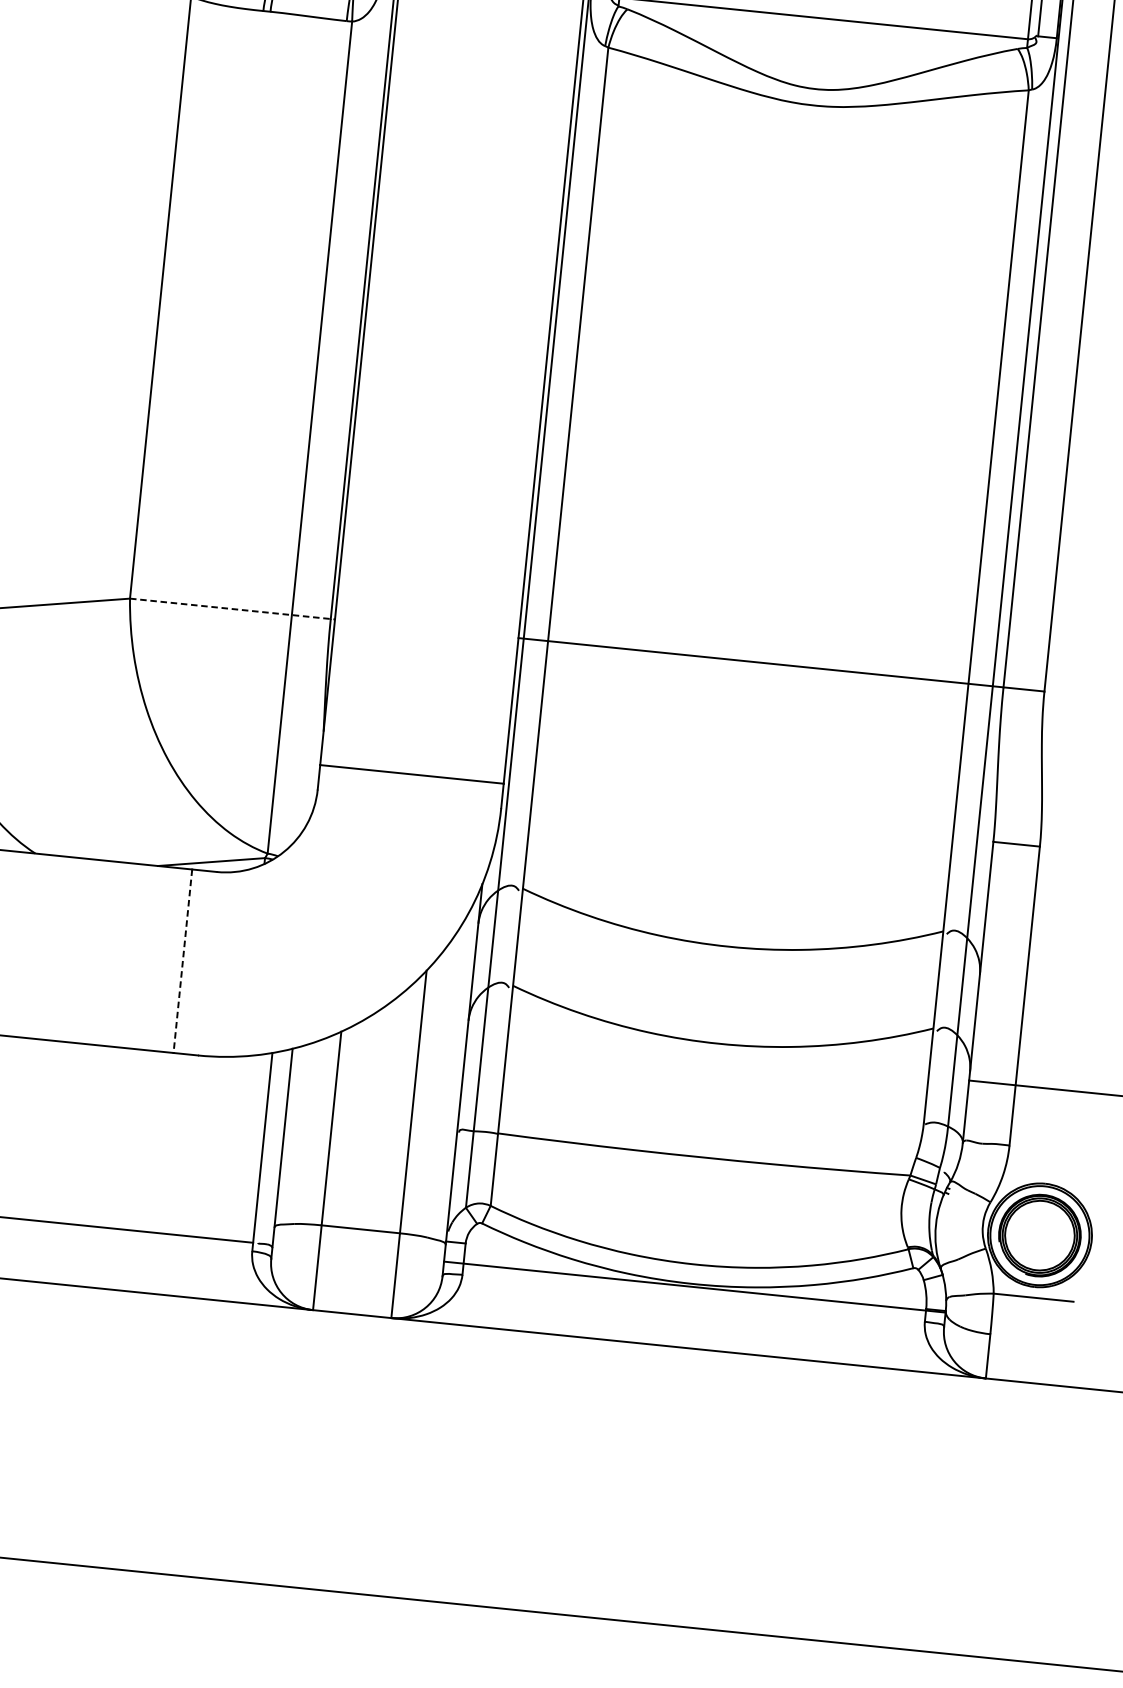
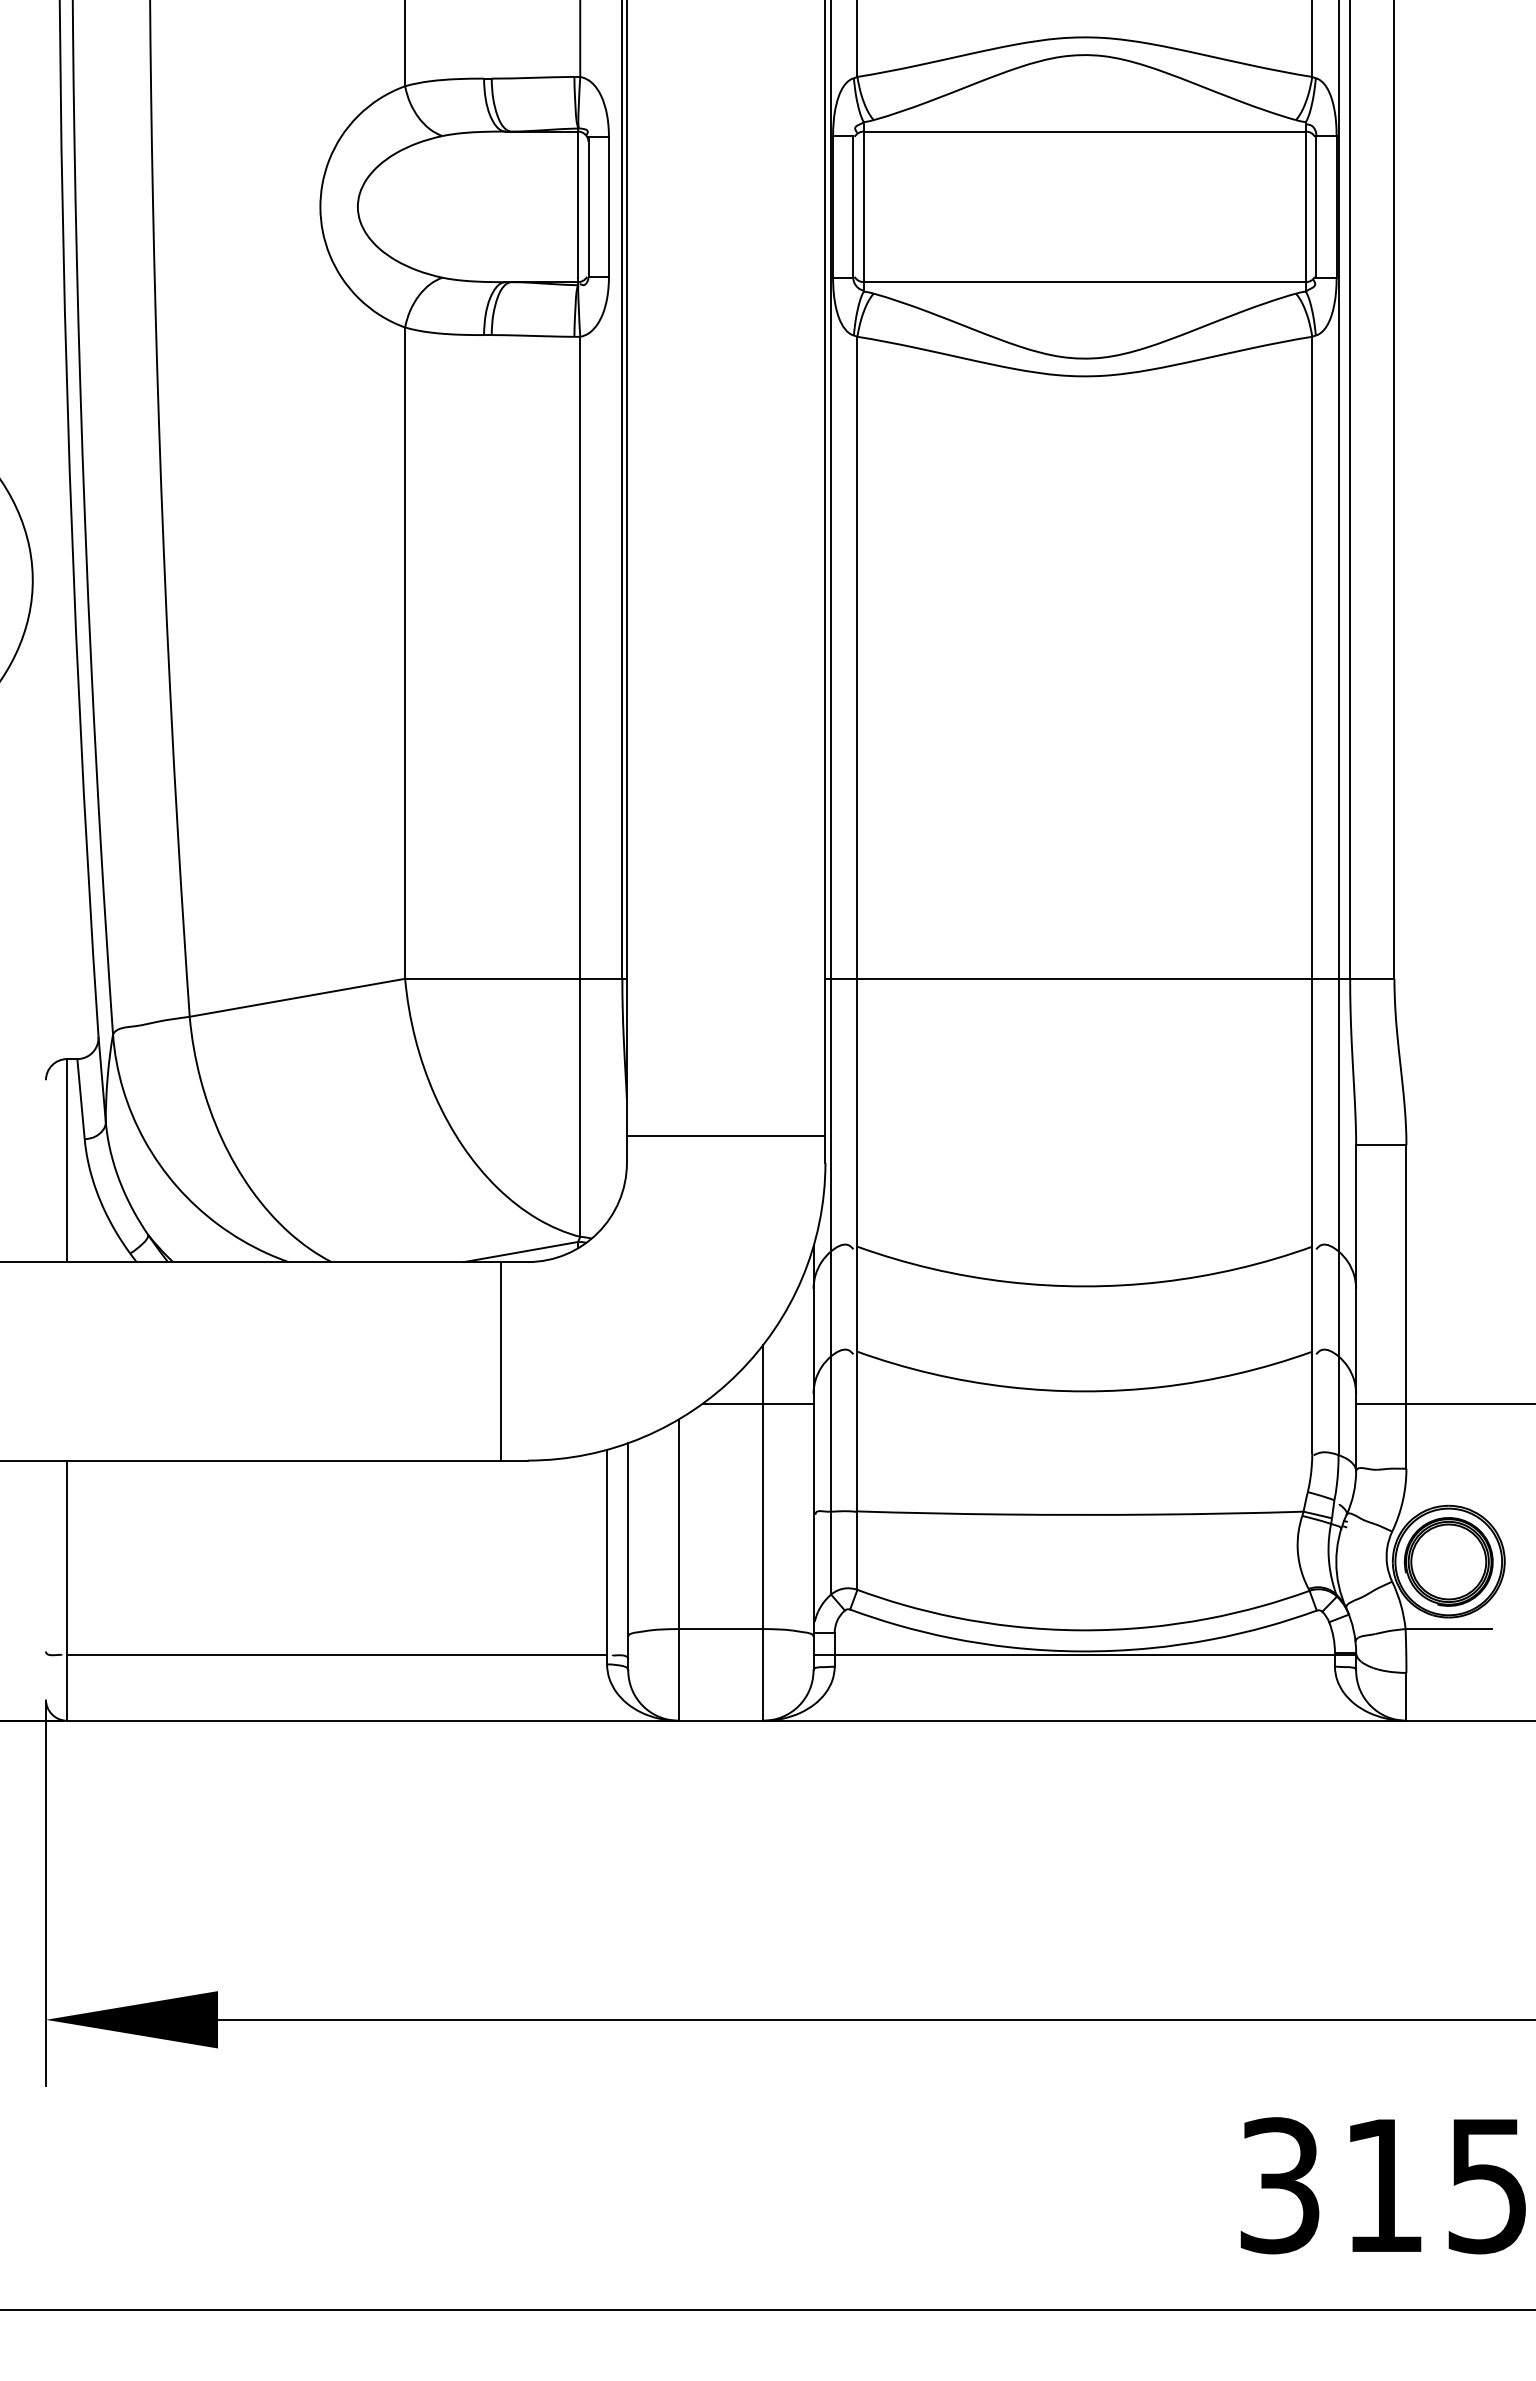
line: (232, 608) -> (516, 978), dashed -> solid
line: (183, 961) -> (501, 1361), dashed -> solid
line: (415, 1024) -> (757, 1403), added

